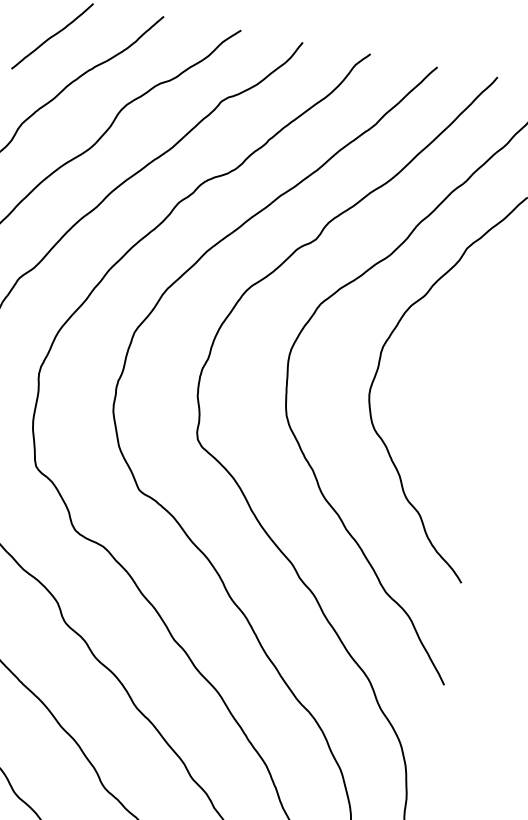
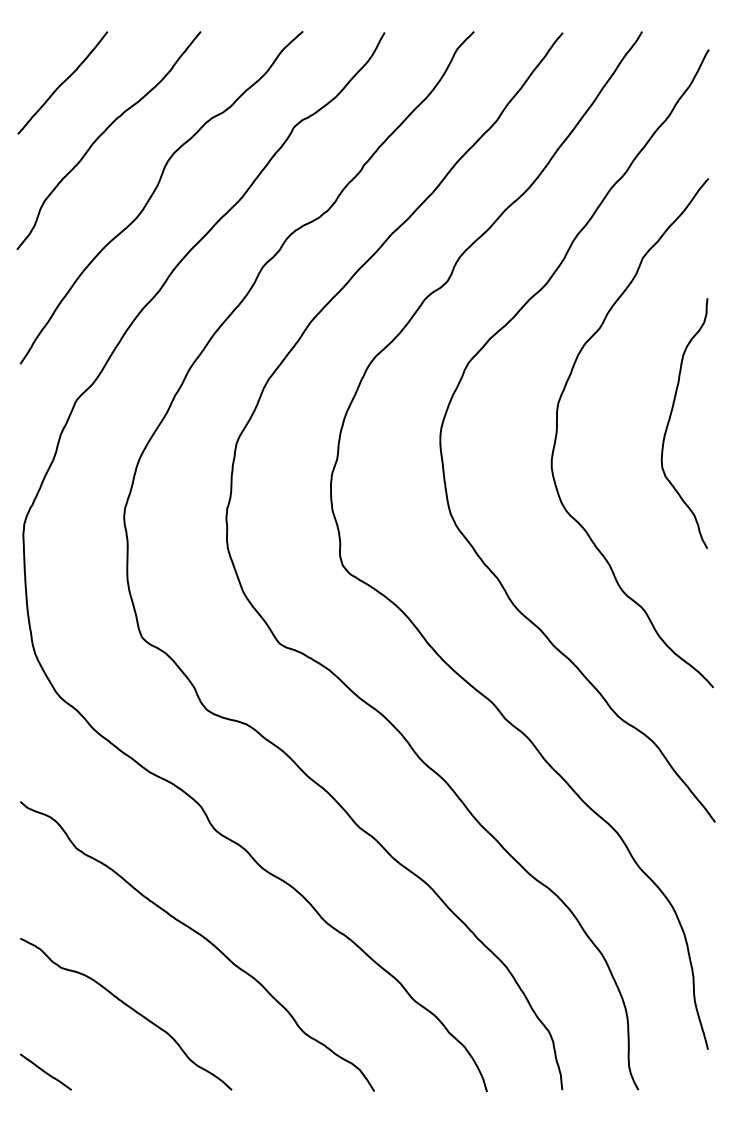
curve: (465, 374) -> (670, 419), added

